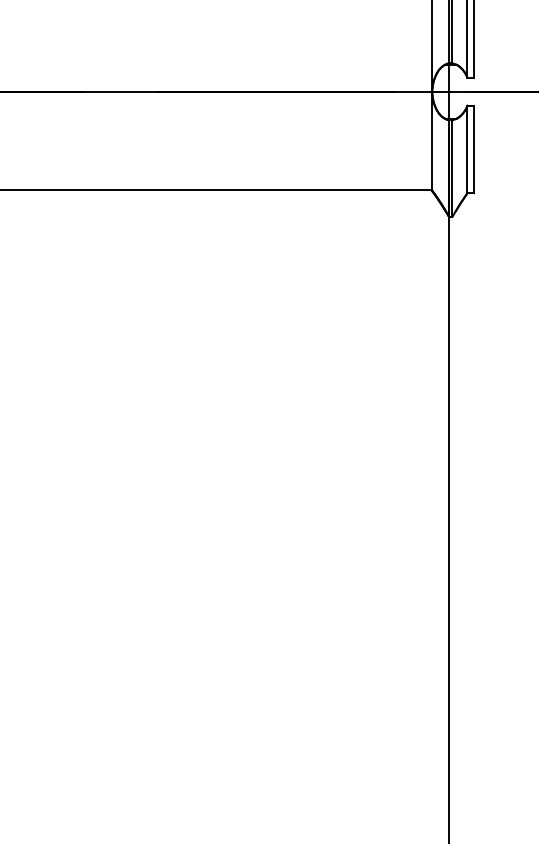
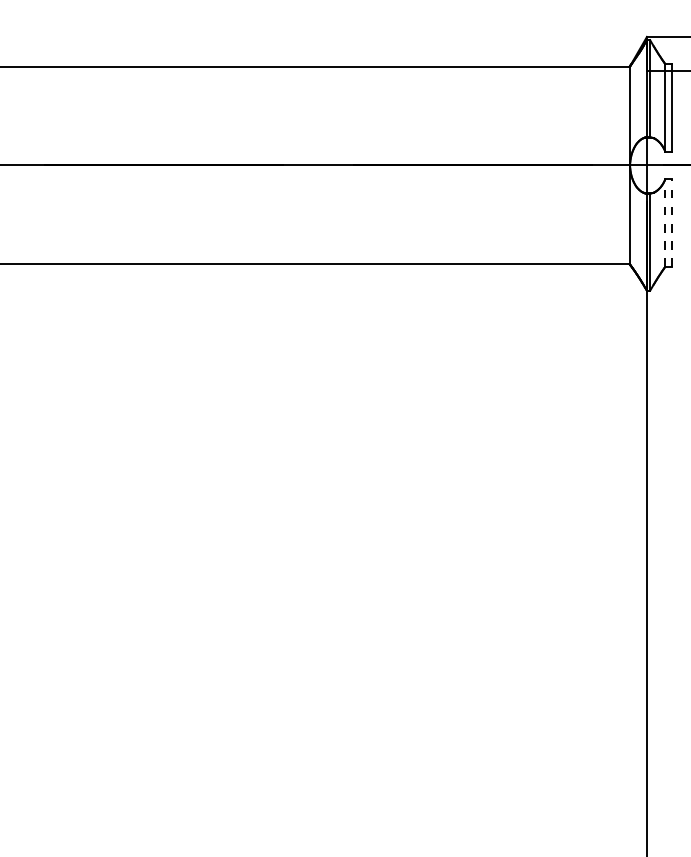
line: (467, 149) -> (665, 223), solid -> dashed
line: (473, 149) -> (671, 223), solid -> dashed

